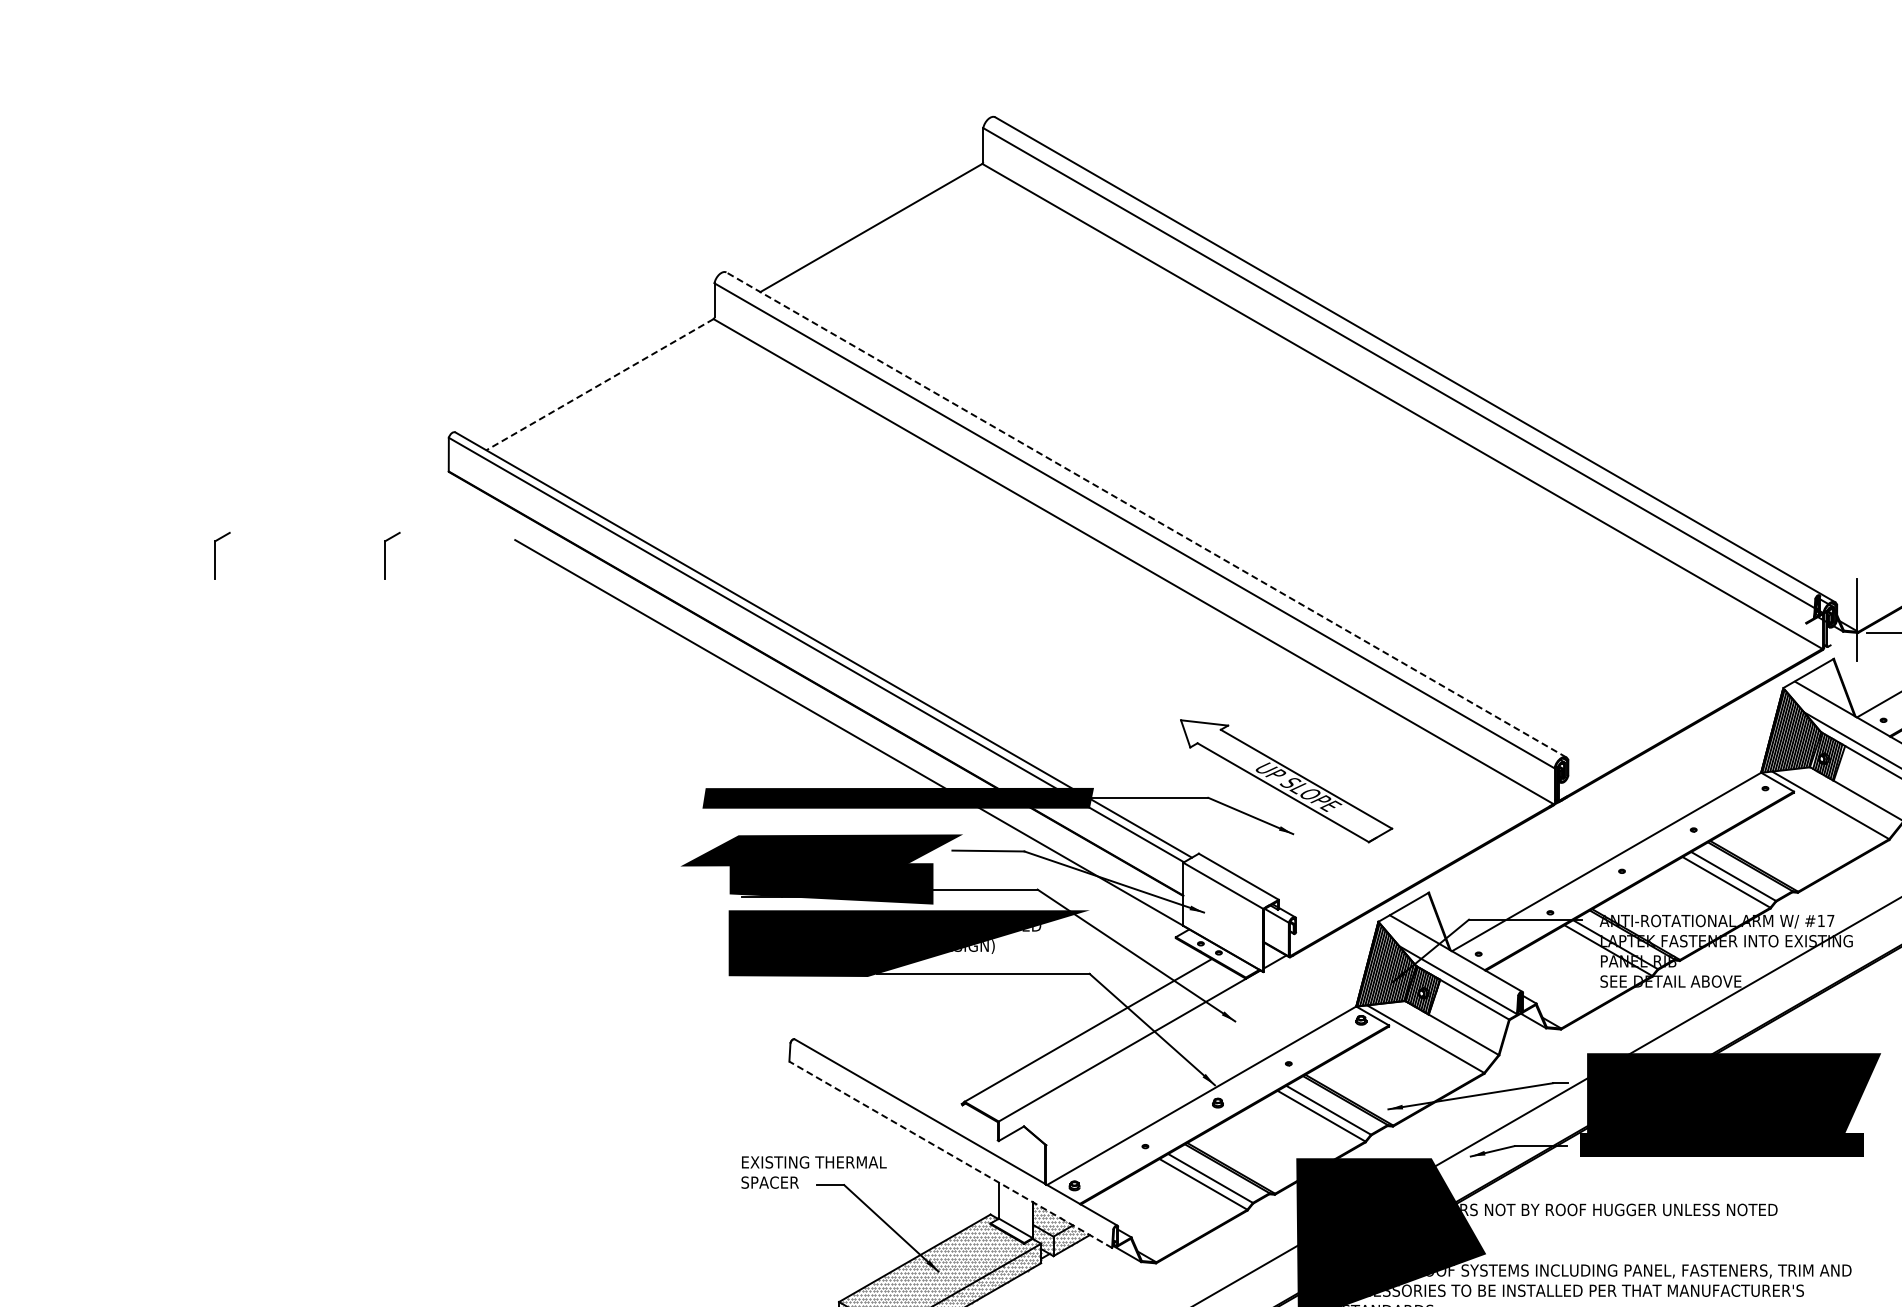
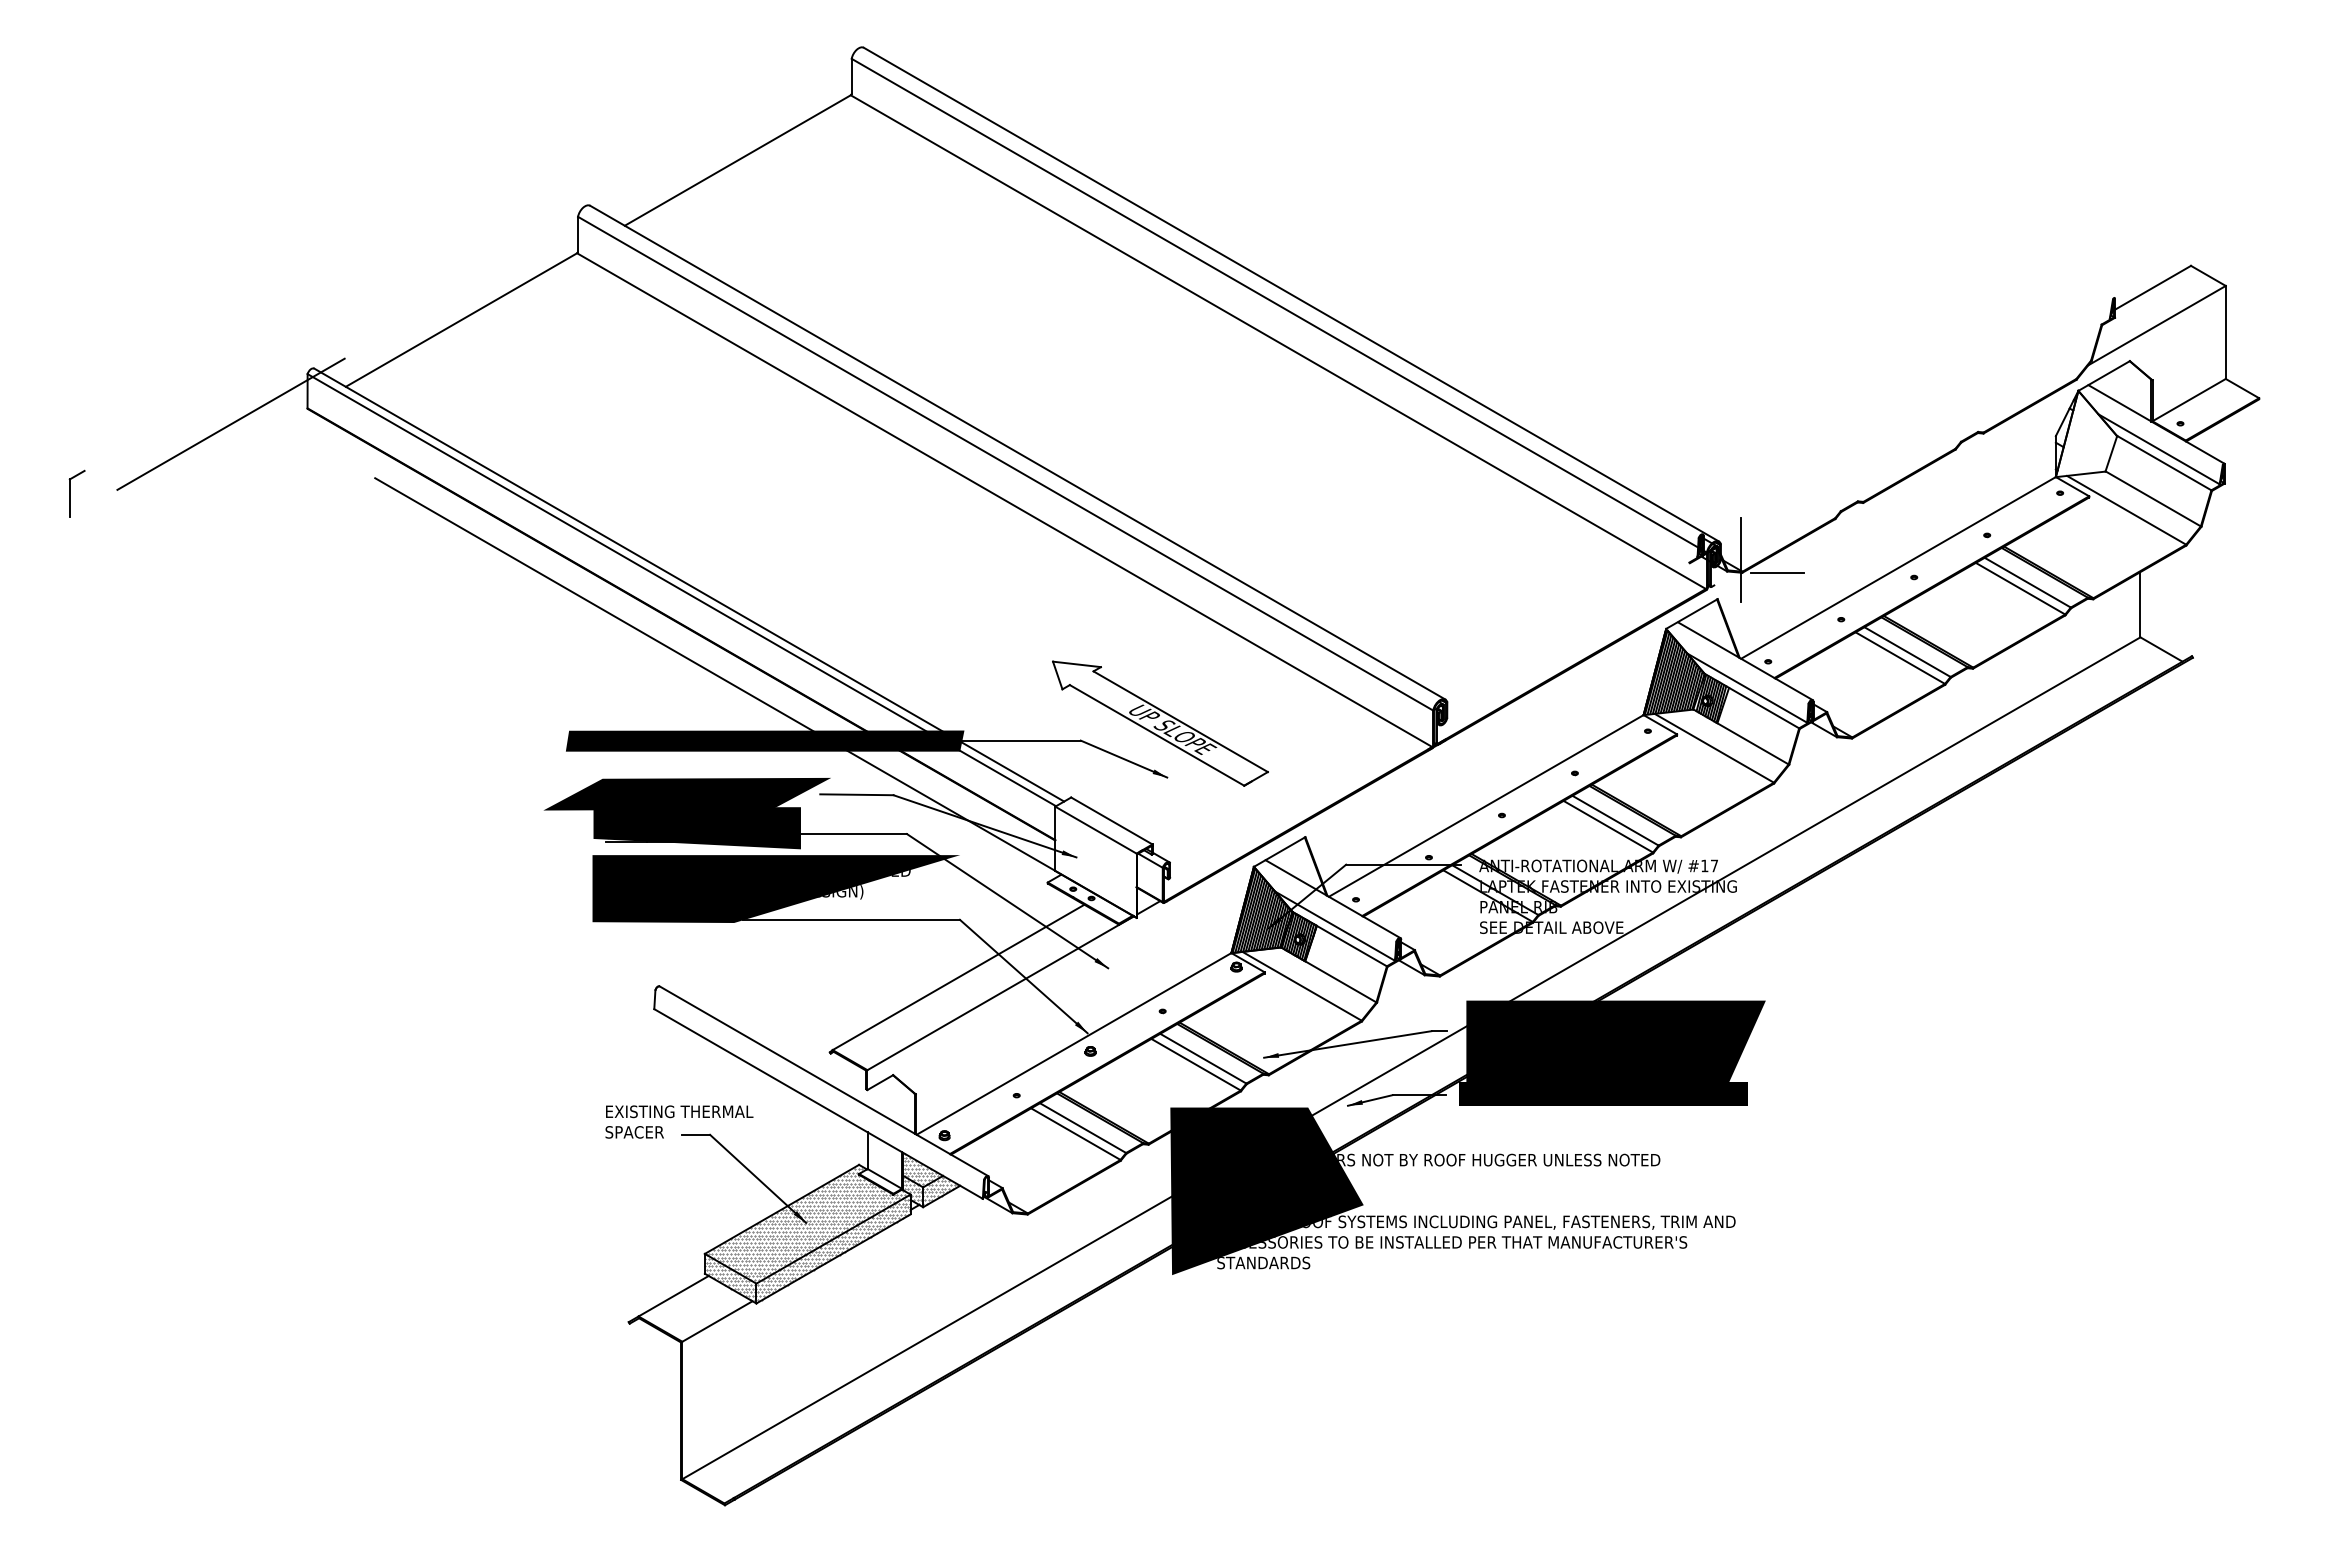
line: (599, 385) -> (461, 320), dashed -> solid
line: (373, 486) -> (230, 423), added
line: (1146, 514) -> (1017, 452), dashed -> solid
part: (391, 555) -> (249, 493), removed
line: (950, 1155) -> (818, 1104), dashed -> solid

